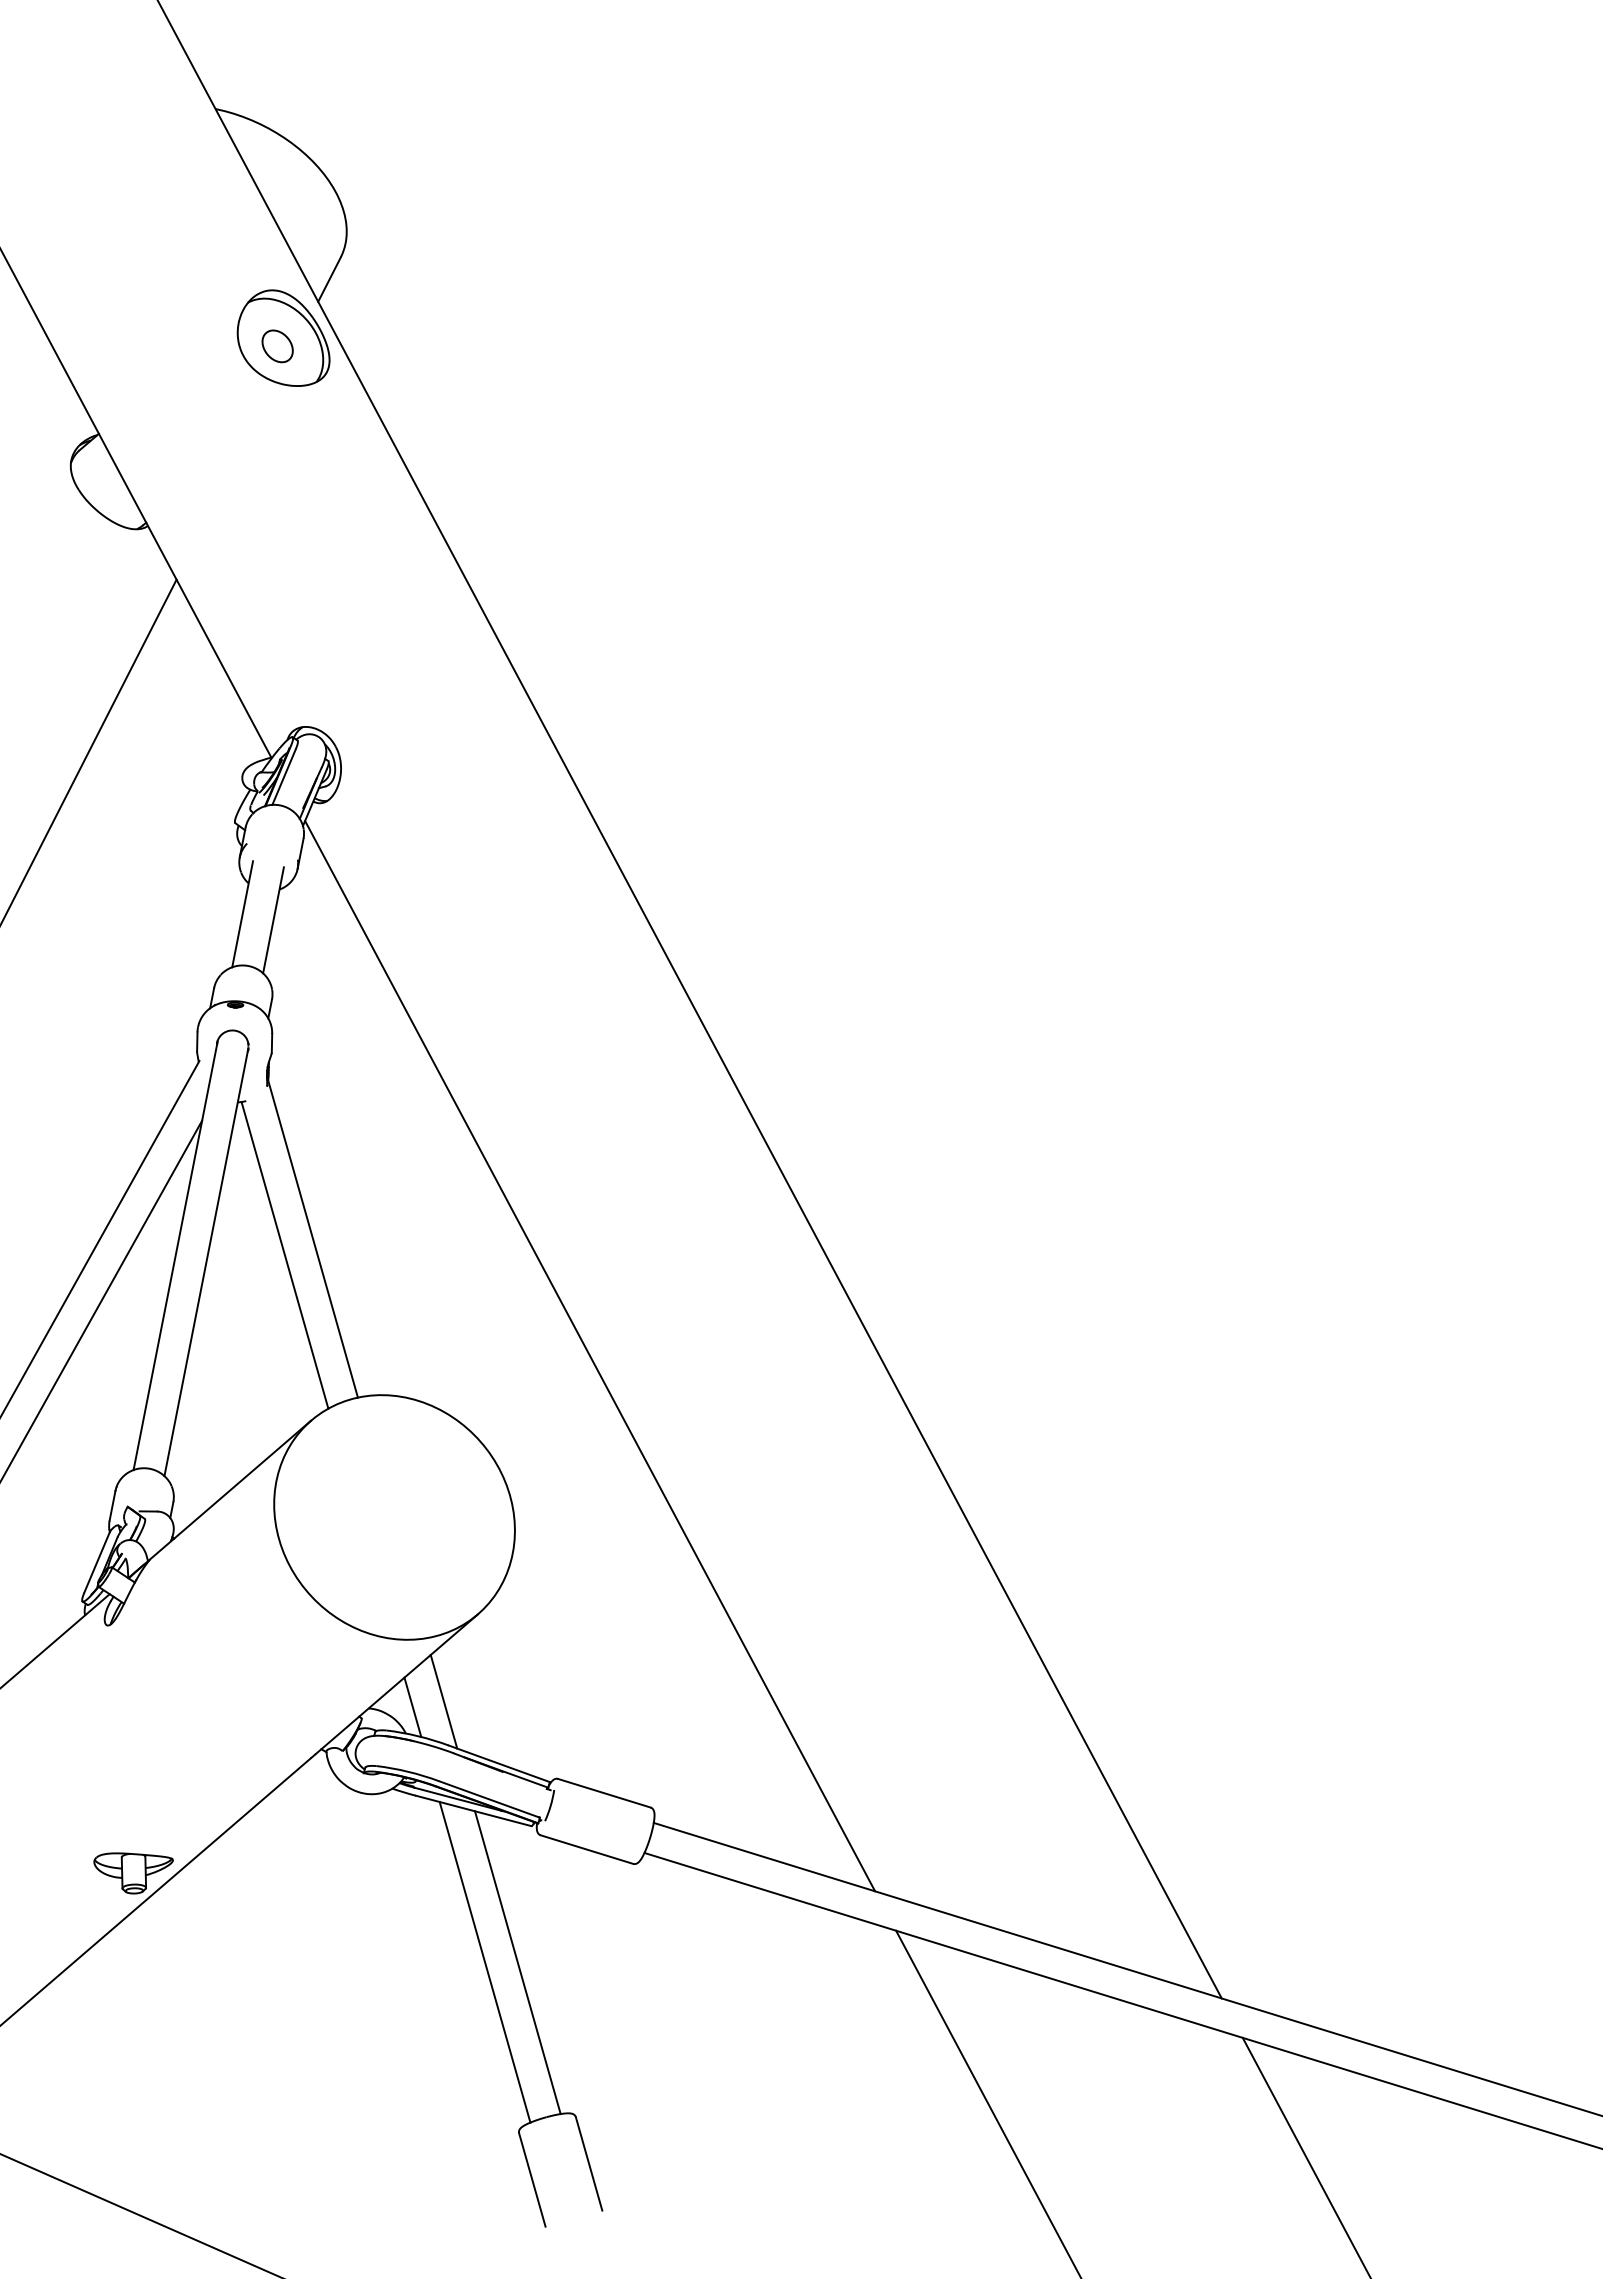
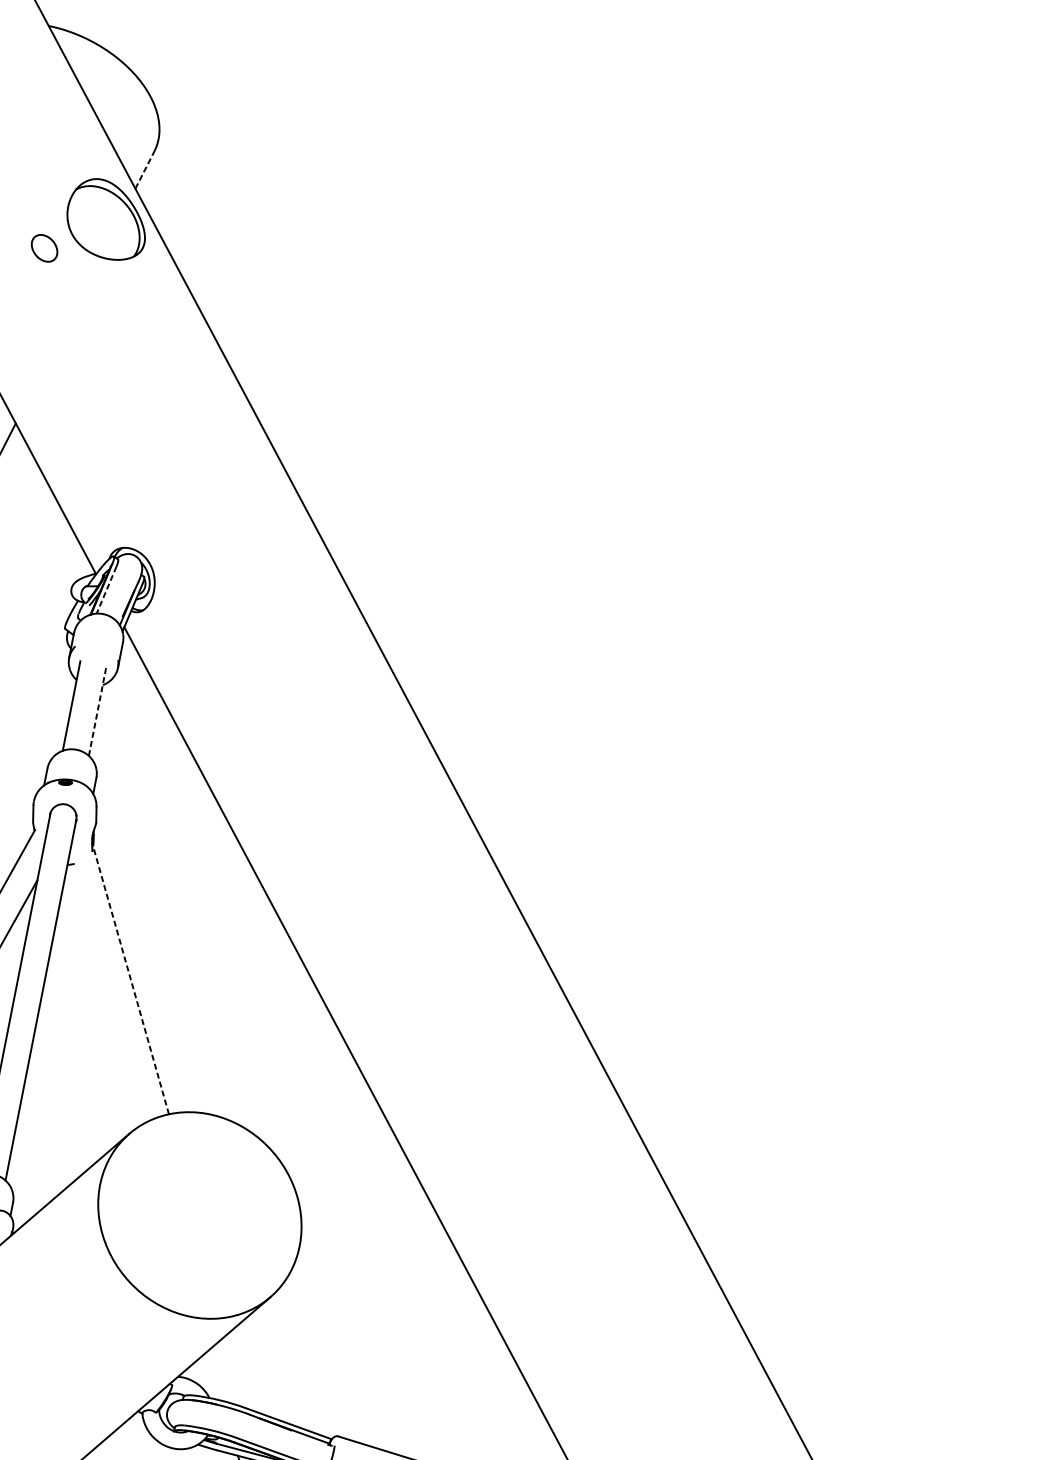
line: (329, 279) -> (144, 169), solid -> dashed
part: (277, 346) -> (44, 248), moved
line: (283, 777) -> (106, 590), solid -> dashed
line: (273, 919) -> (97, 710), solid -> dashed
line: (312, 1237) -> (130, 979), solid -> dashed
line: (284, 1255) -> (106, 994), removed
line: (443, 1701) -> (241, 1370), removed
line: (412, 1707) -> (215, 1376), removed

